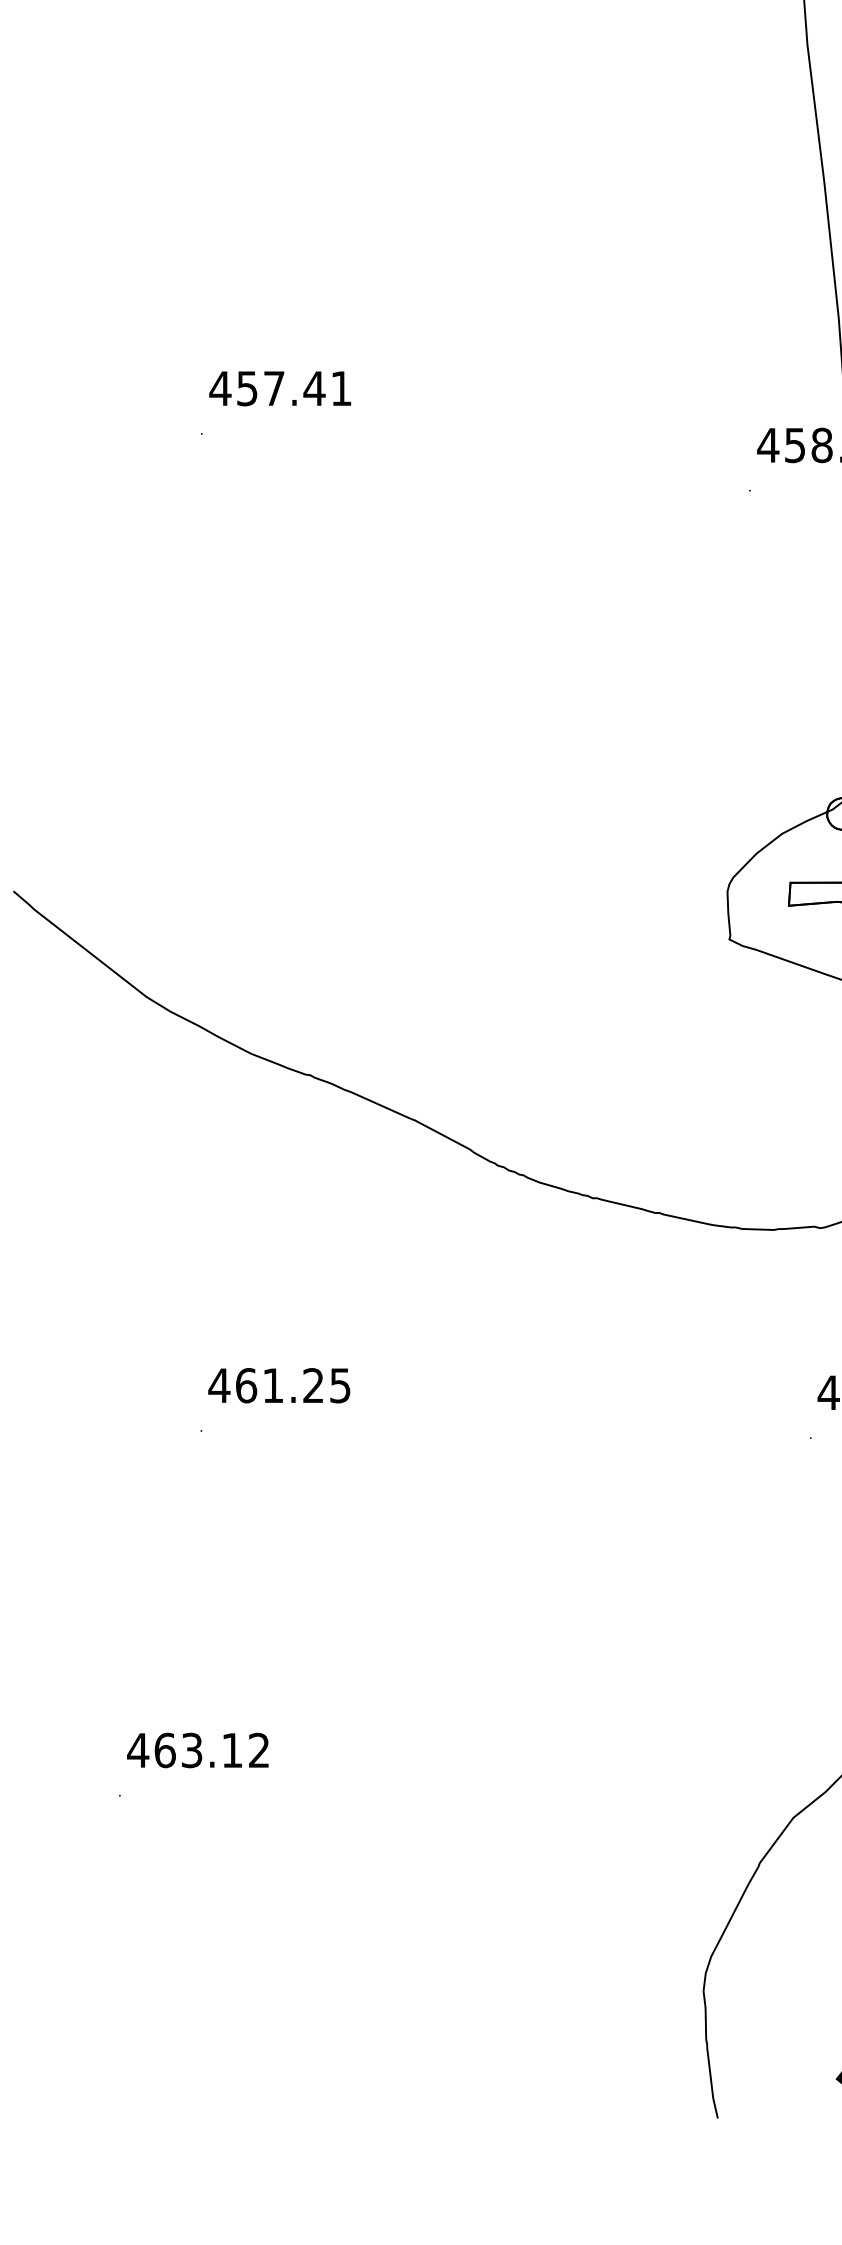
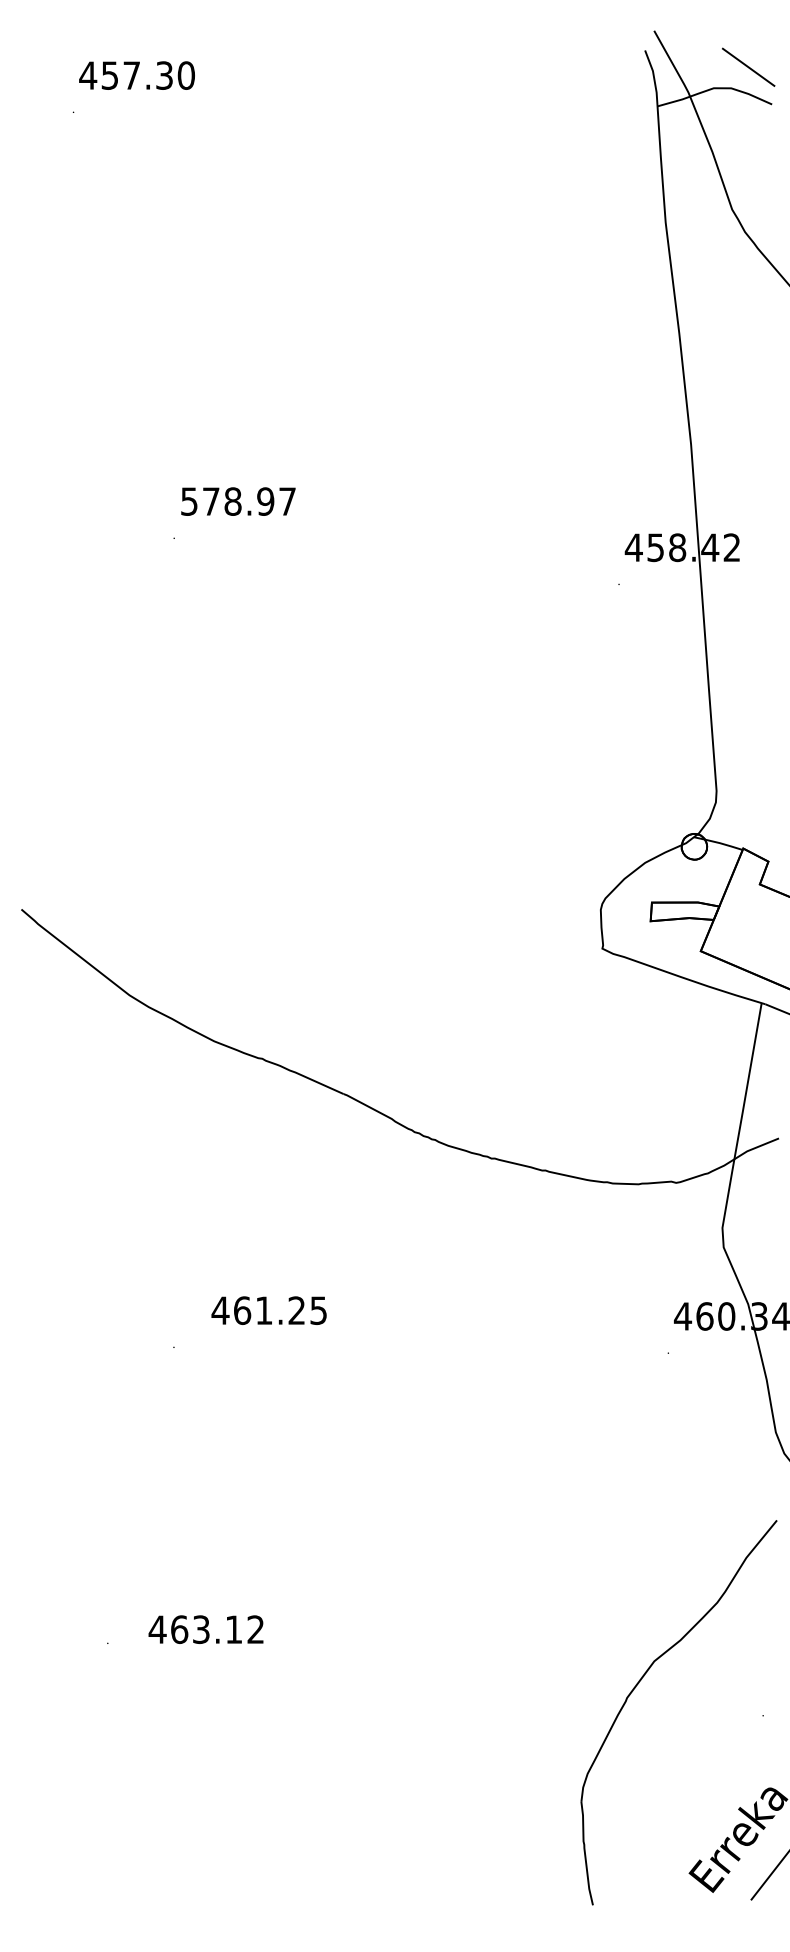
text: (279, 388) -> (237, 501), 457.41 -> 578.97
text: (278, 1385) -> (268, 1310), moved
text: (197, 1750) -> (205, 1629), moved

